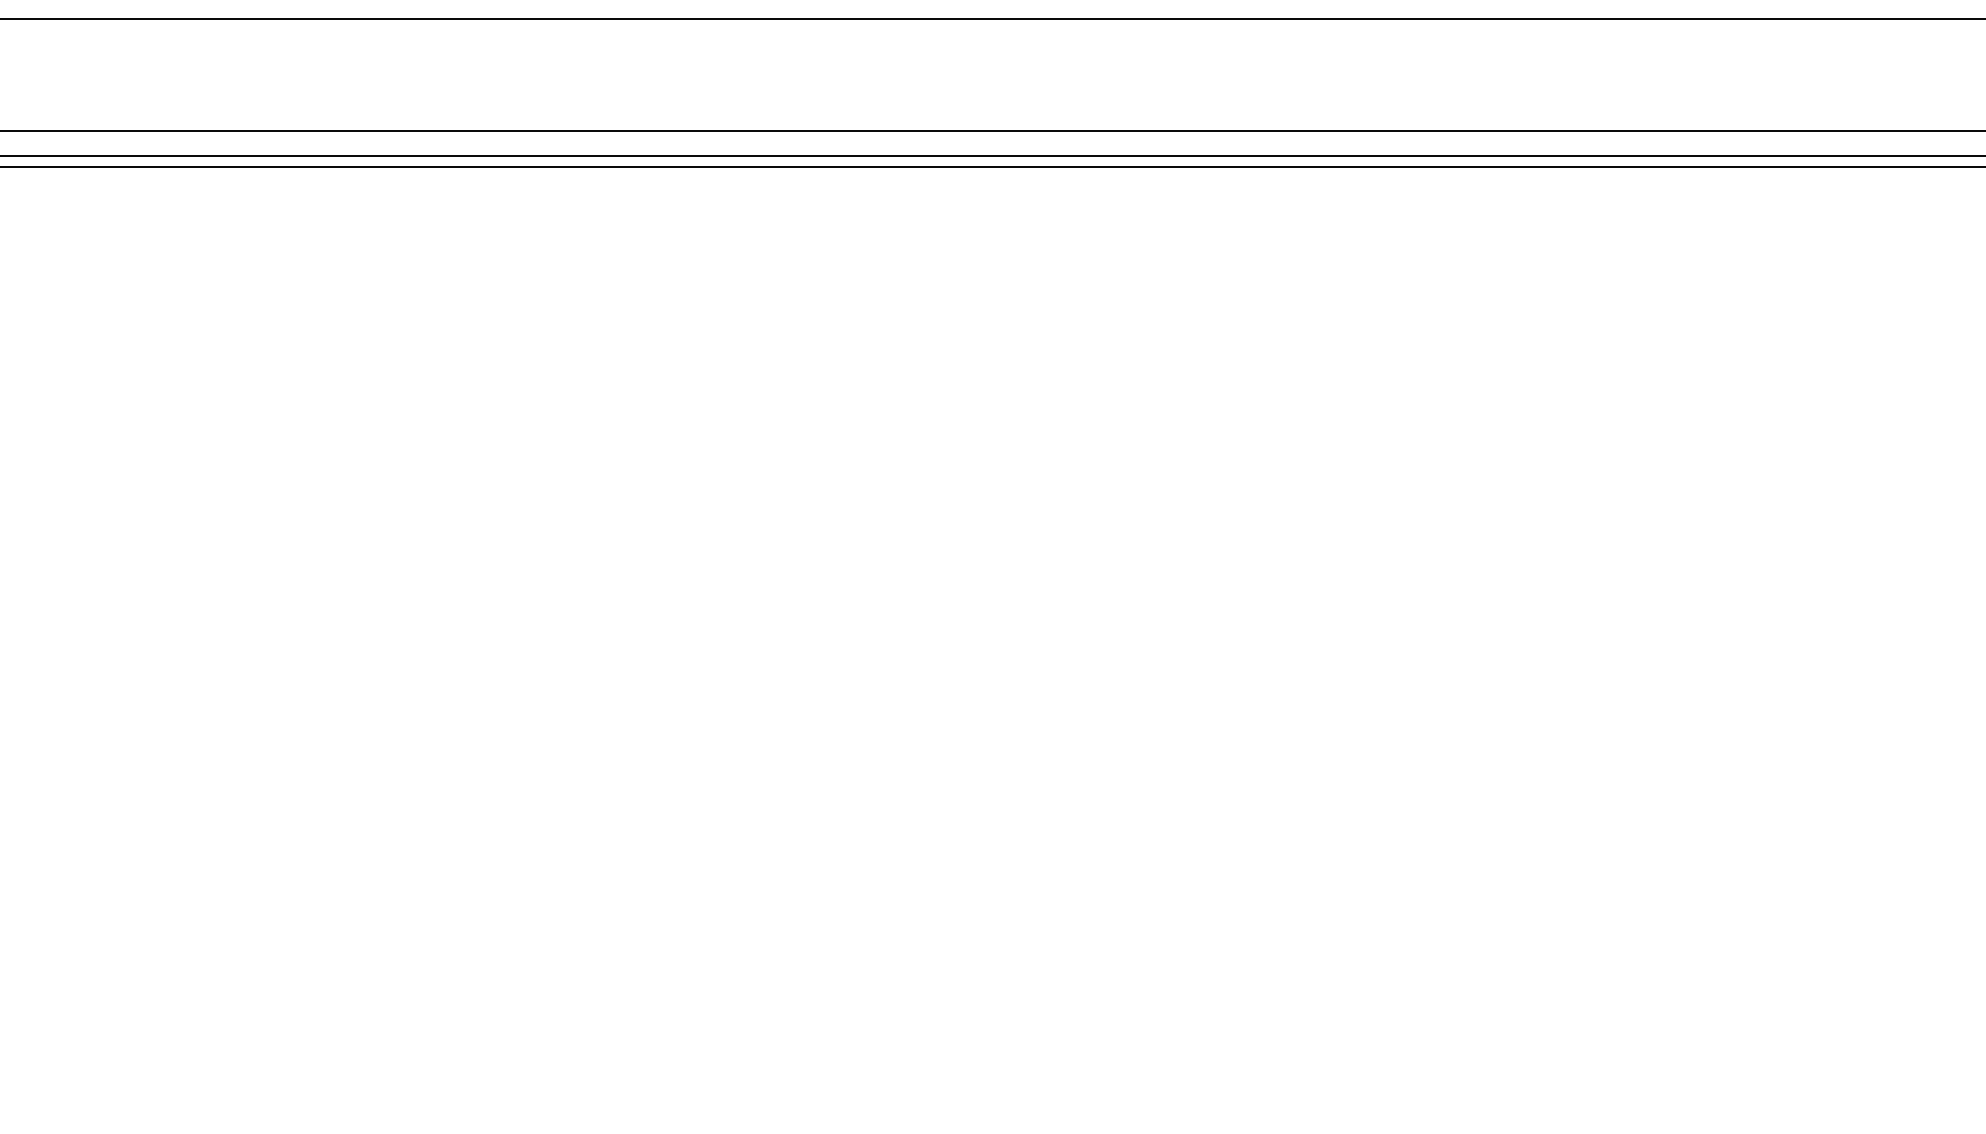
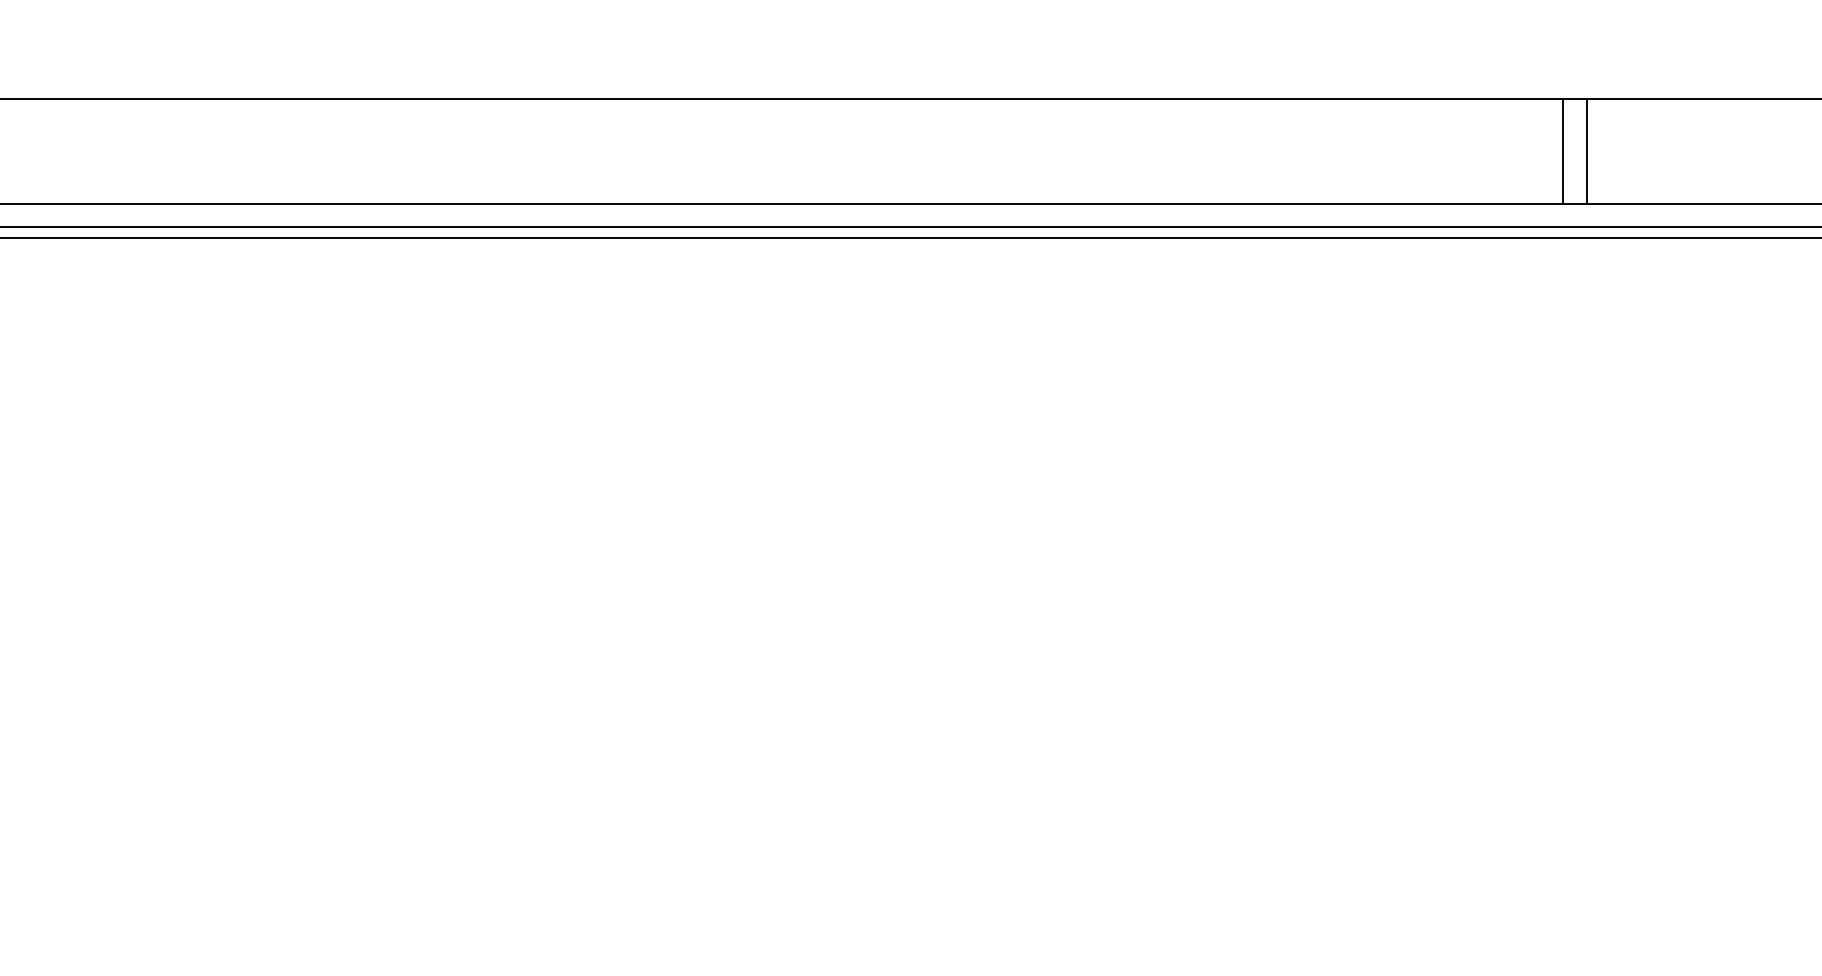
line: (1866, 75) -> (1562, 152), added
line: (1892, 75) -> (1587, 152), added

